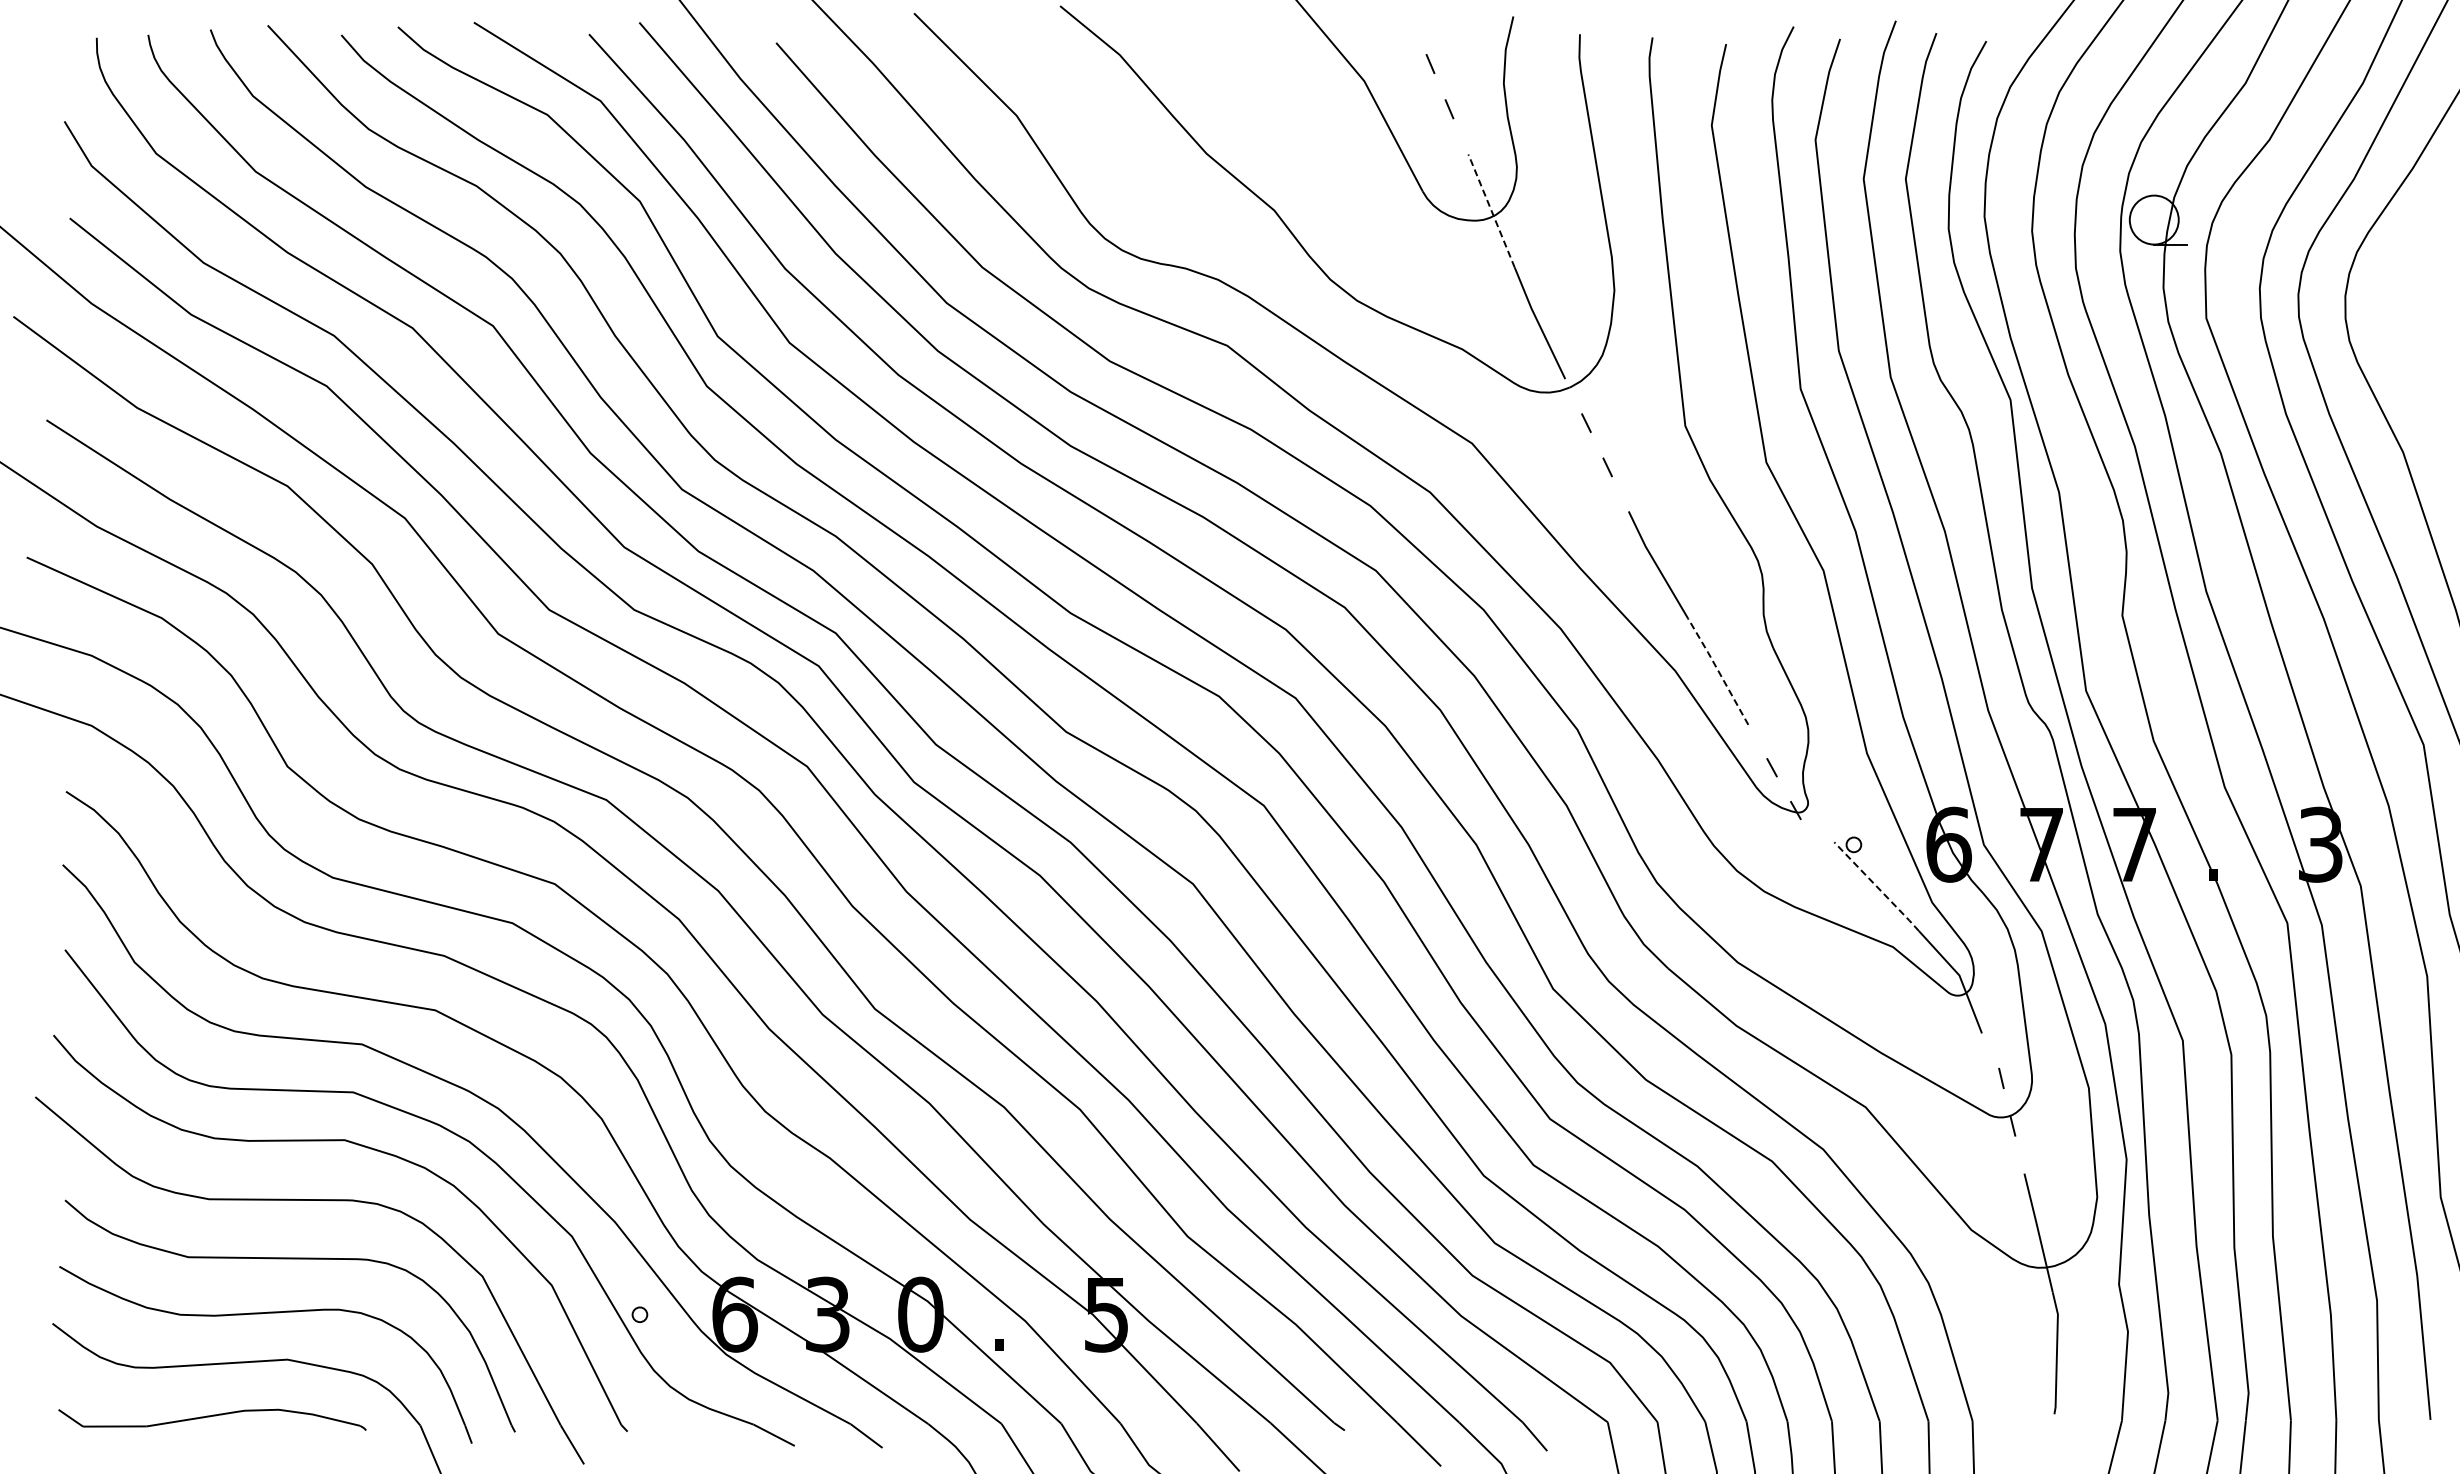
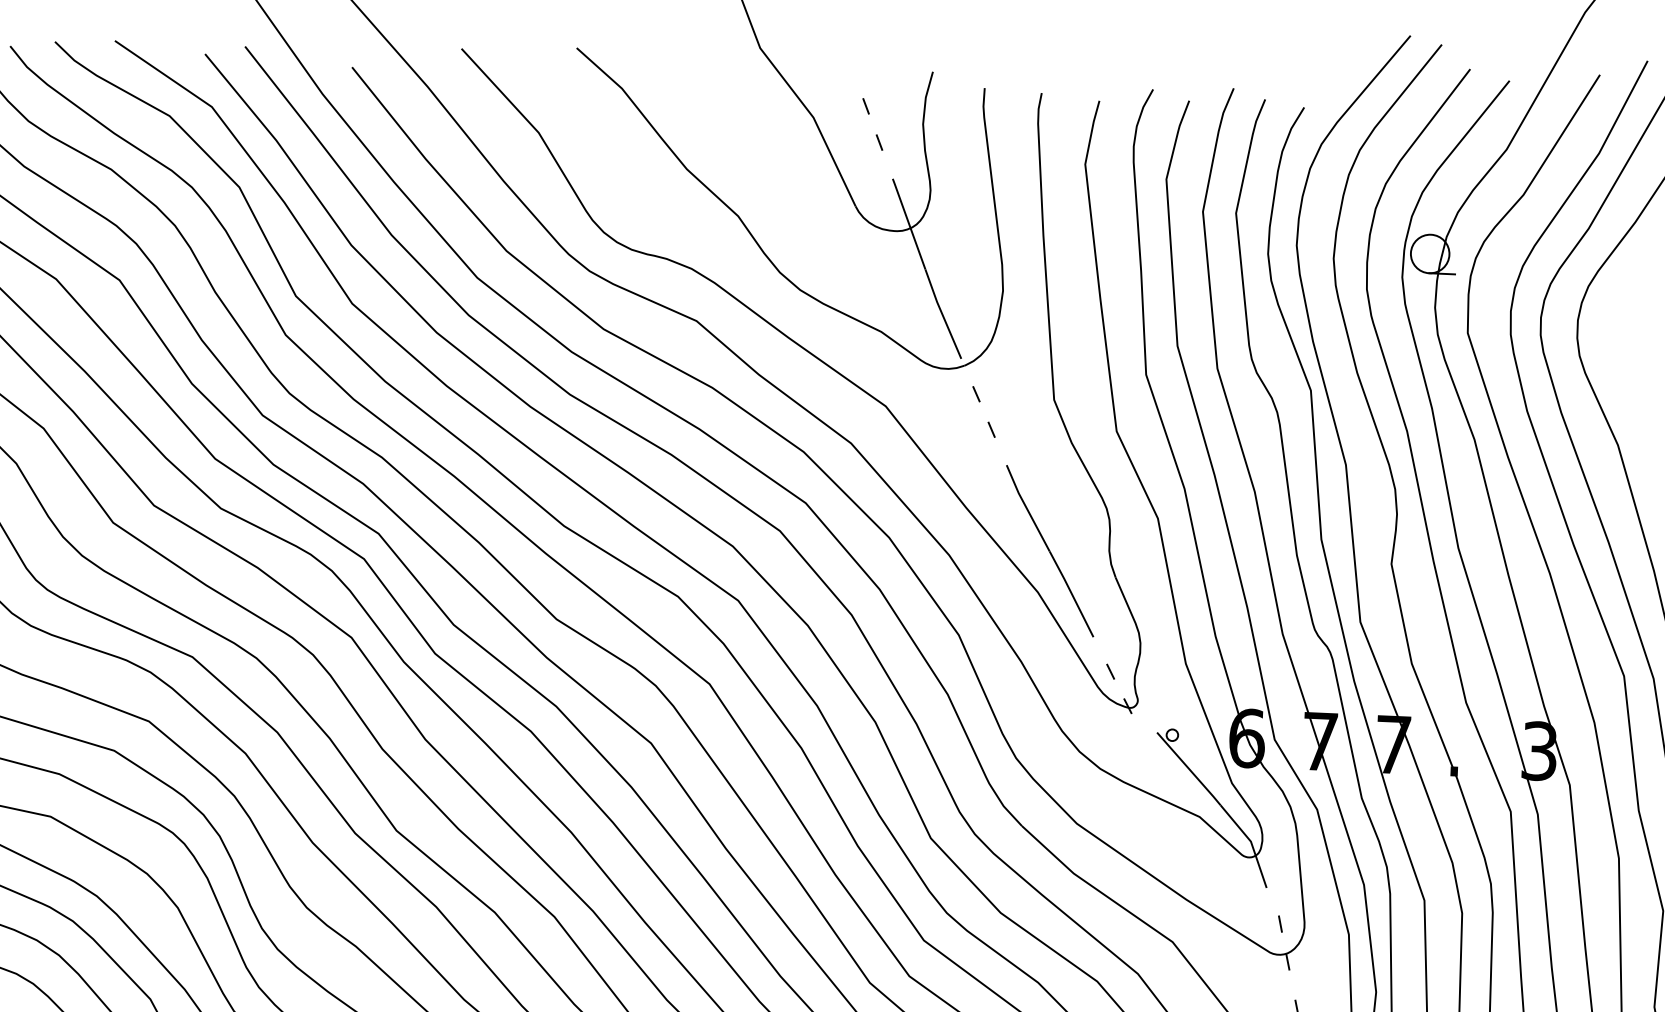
line: (1491, 209) -> (909, 222), dashed -> solid
line: (1718, 671) -> (1071, 594), dashed -> solid
line: (1876, 886) -> (1188, 768), dashed -> solid

